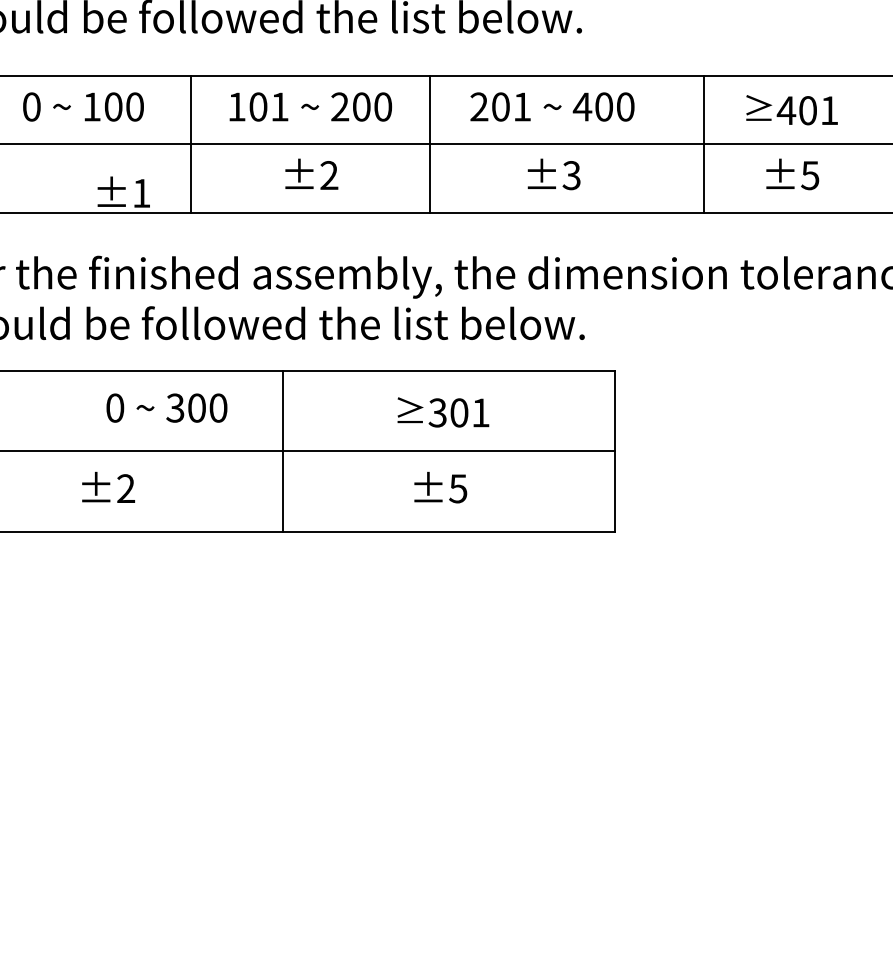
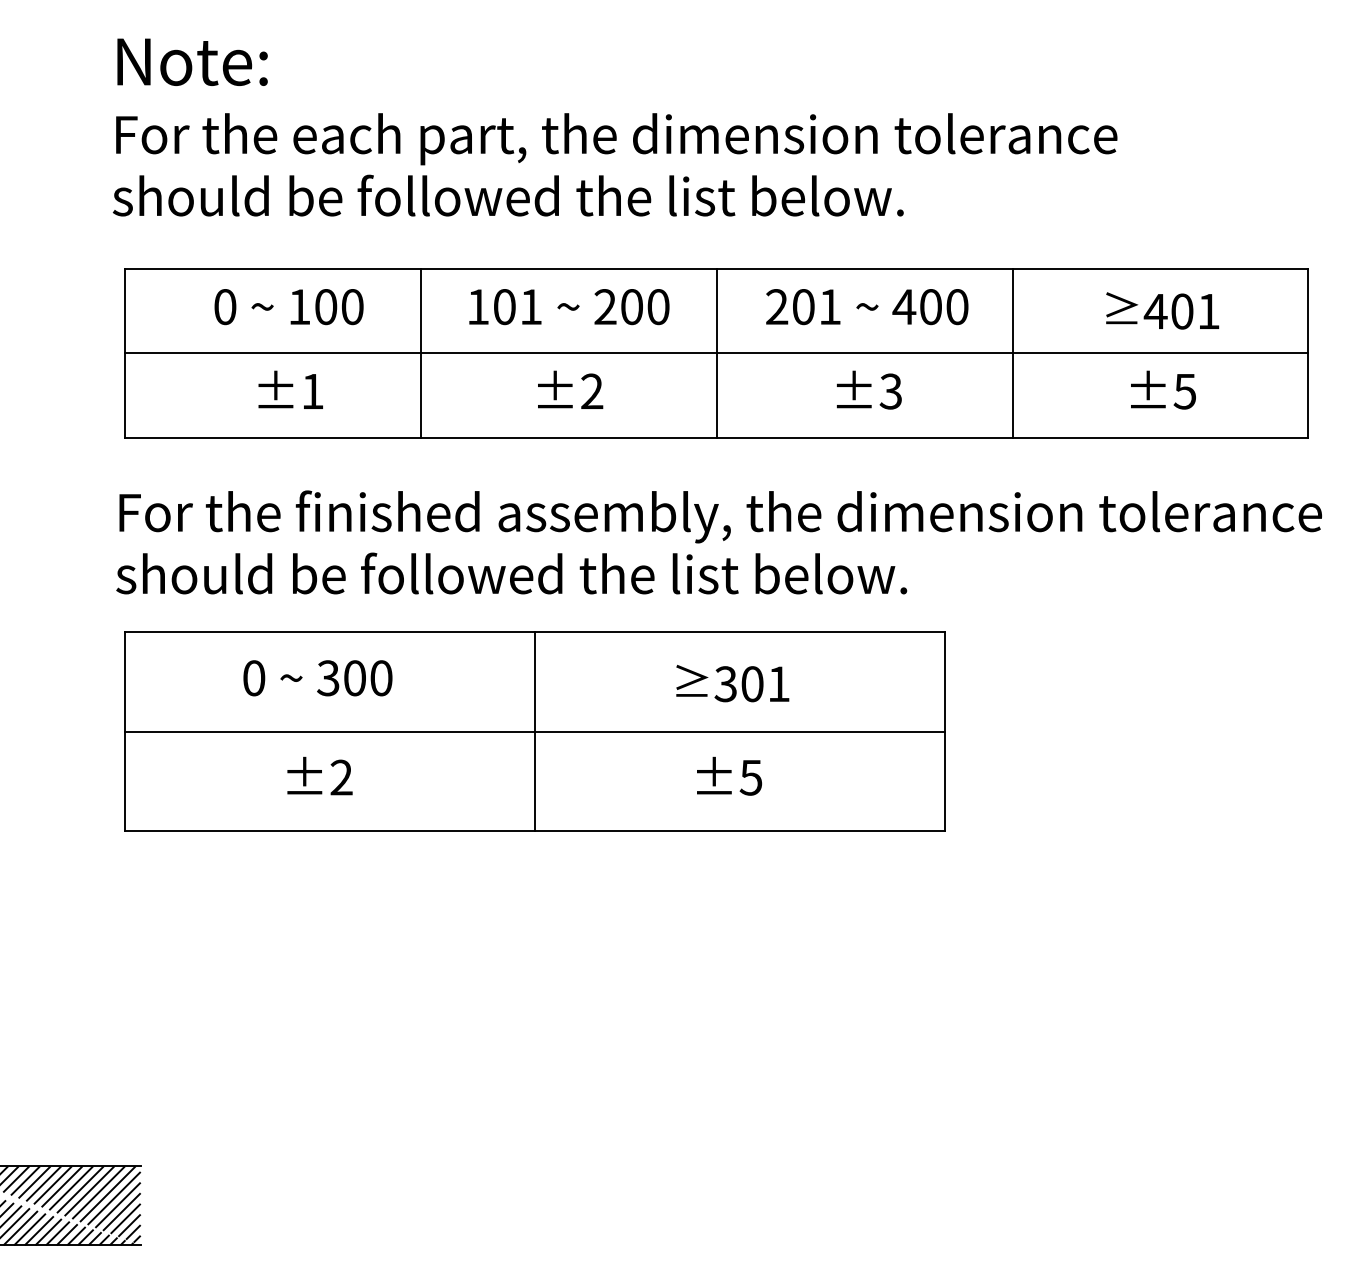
line: (704, 143) -> (1012, 352), moved
text: (123, 191) -> (290, 389), moved
text: (166, 408) -> (317, 678), moved

